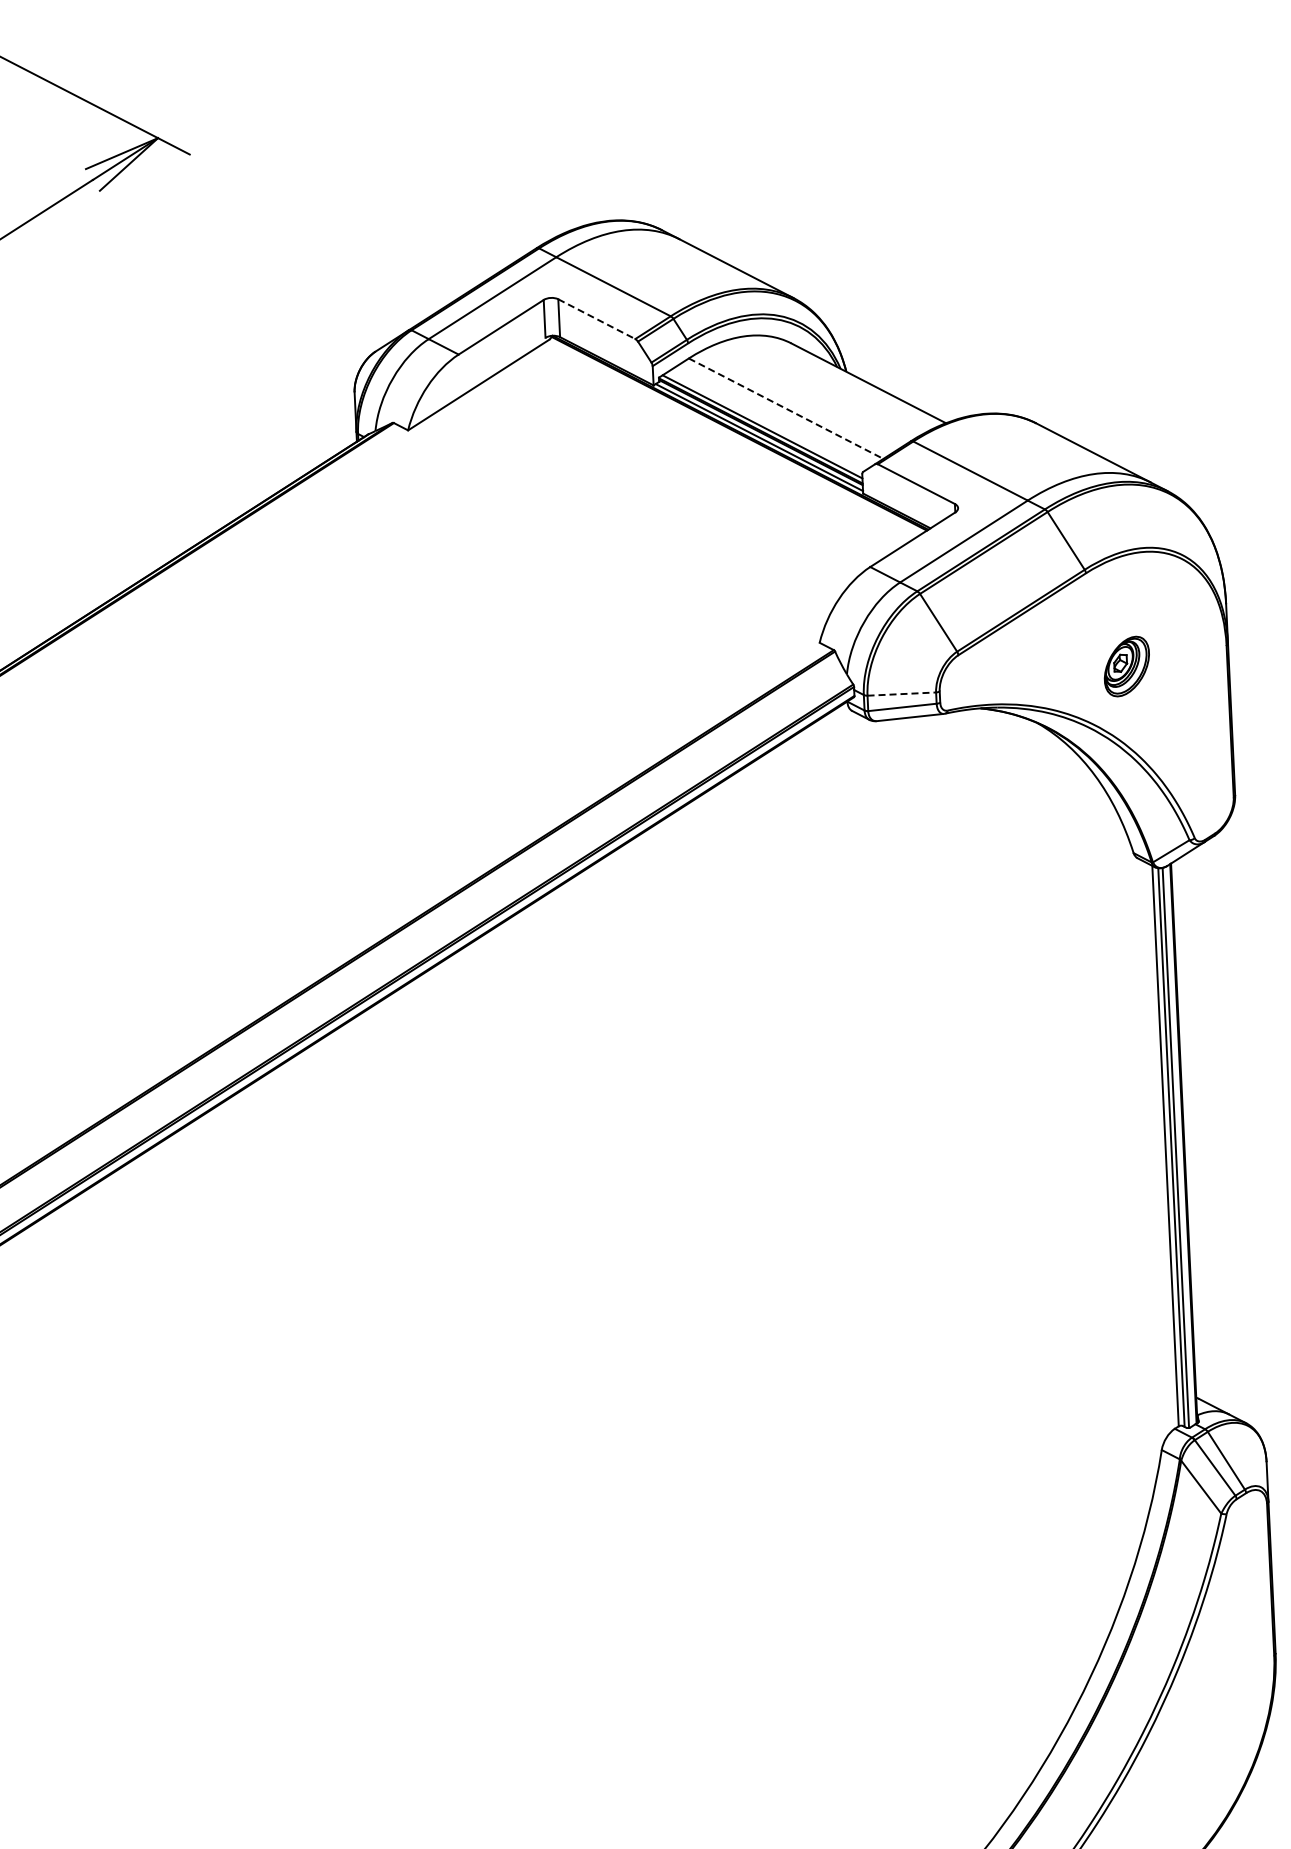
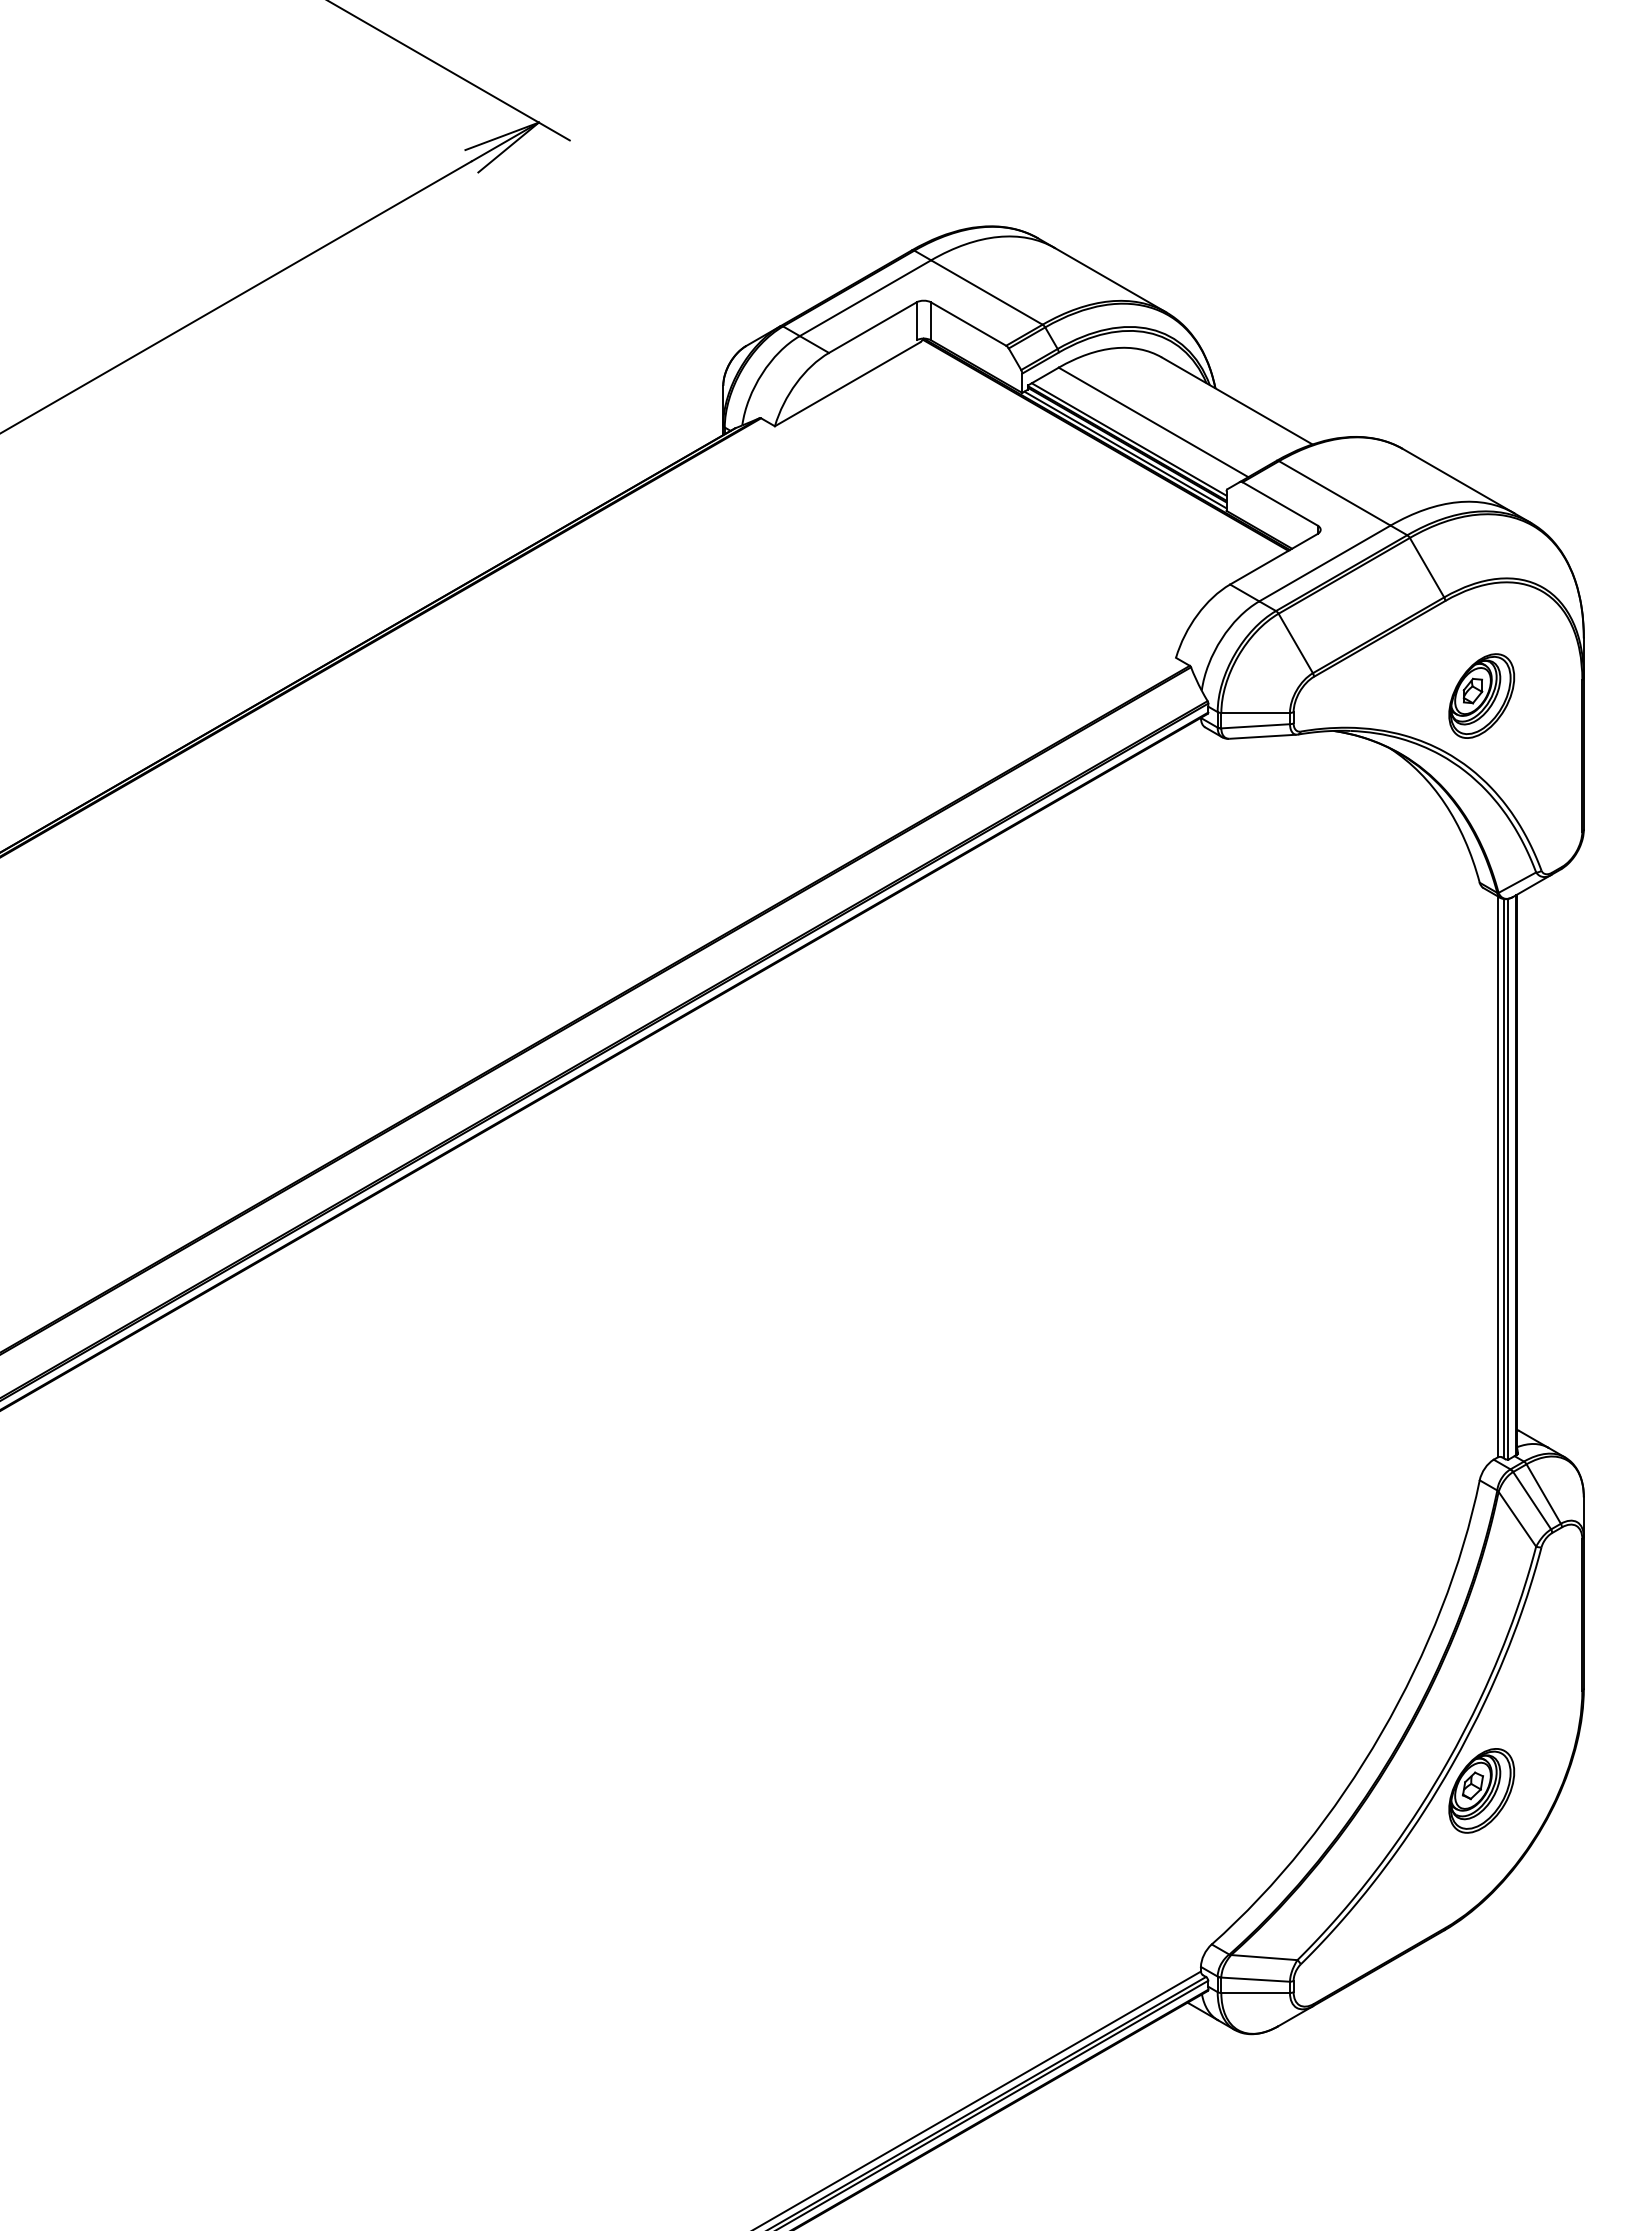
line: (597, 319) -> (969, 324), dashed -> solid
line: (786, 408) -> (1153, 422), dashed -> solid
part: (1126, 666) -> (1481, 695), size x1.43
line: (902, 693) -> (1256, 712), dashed -> solid
part: (1178, 1759) -> (1481, 1790), added

